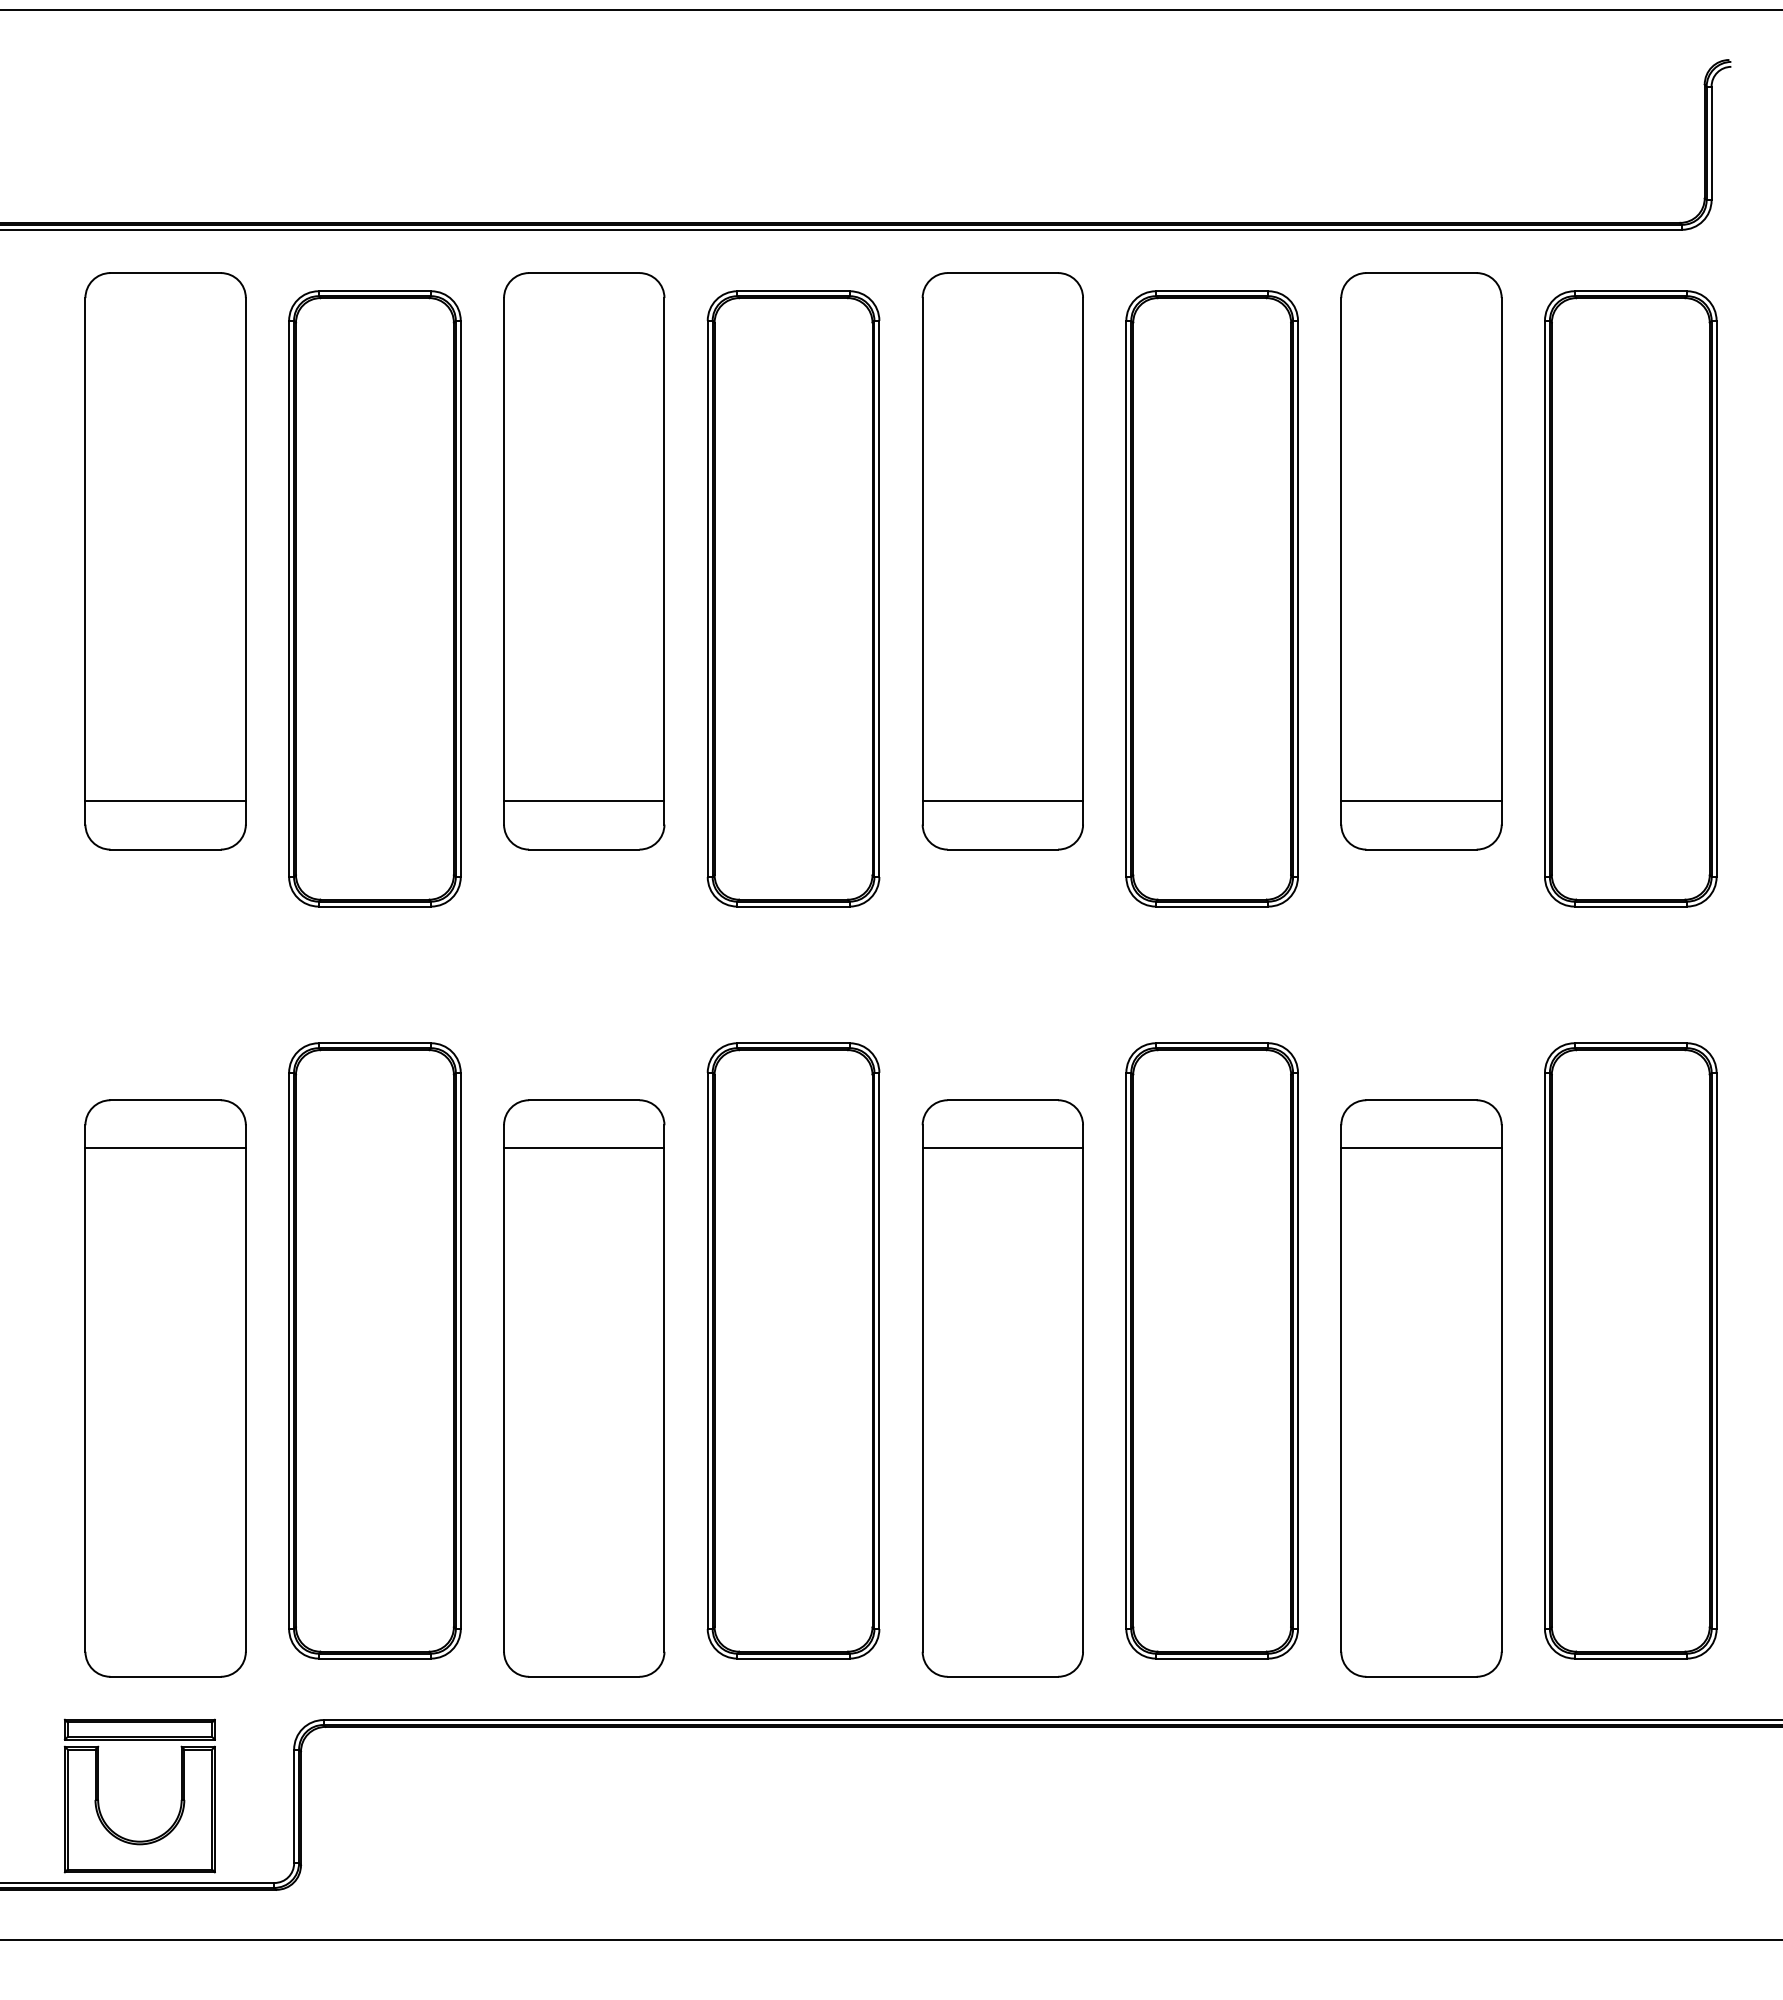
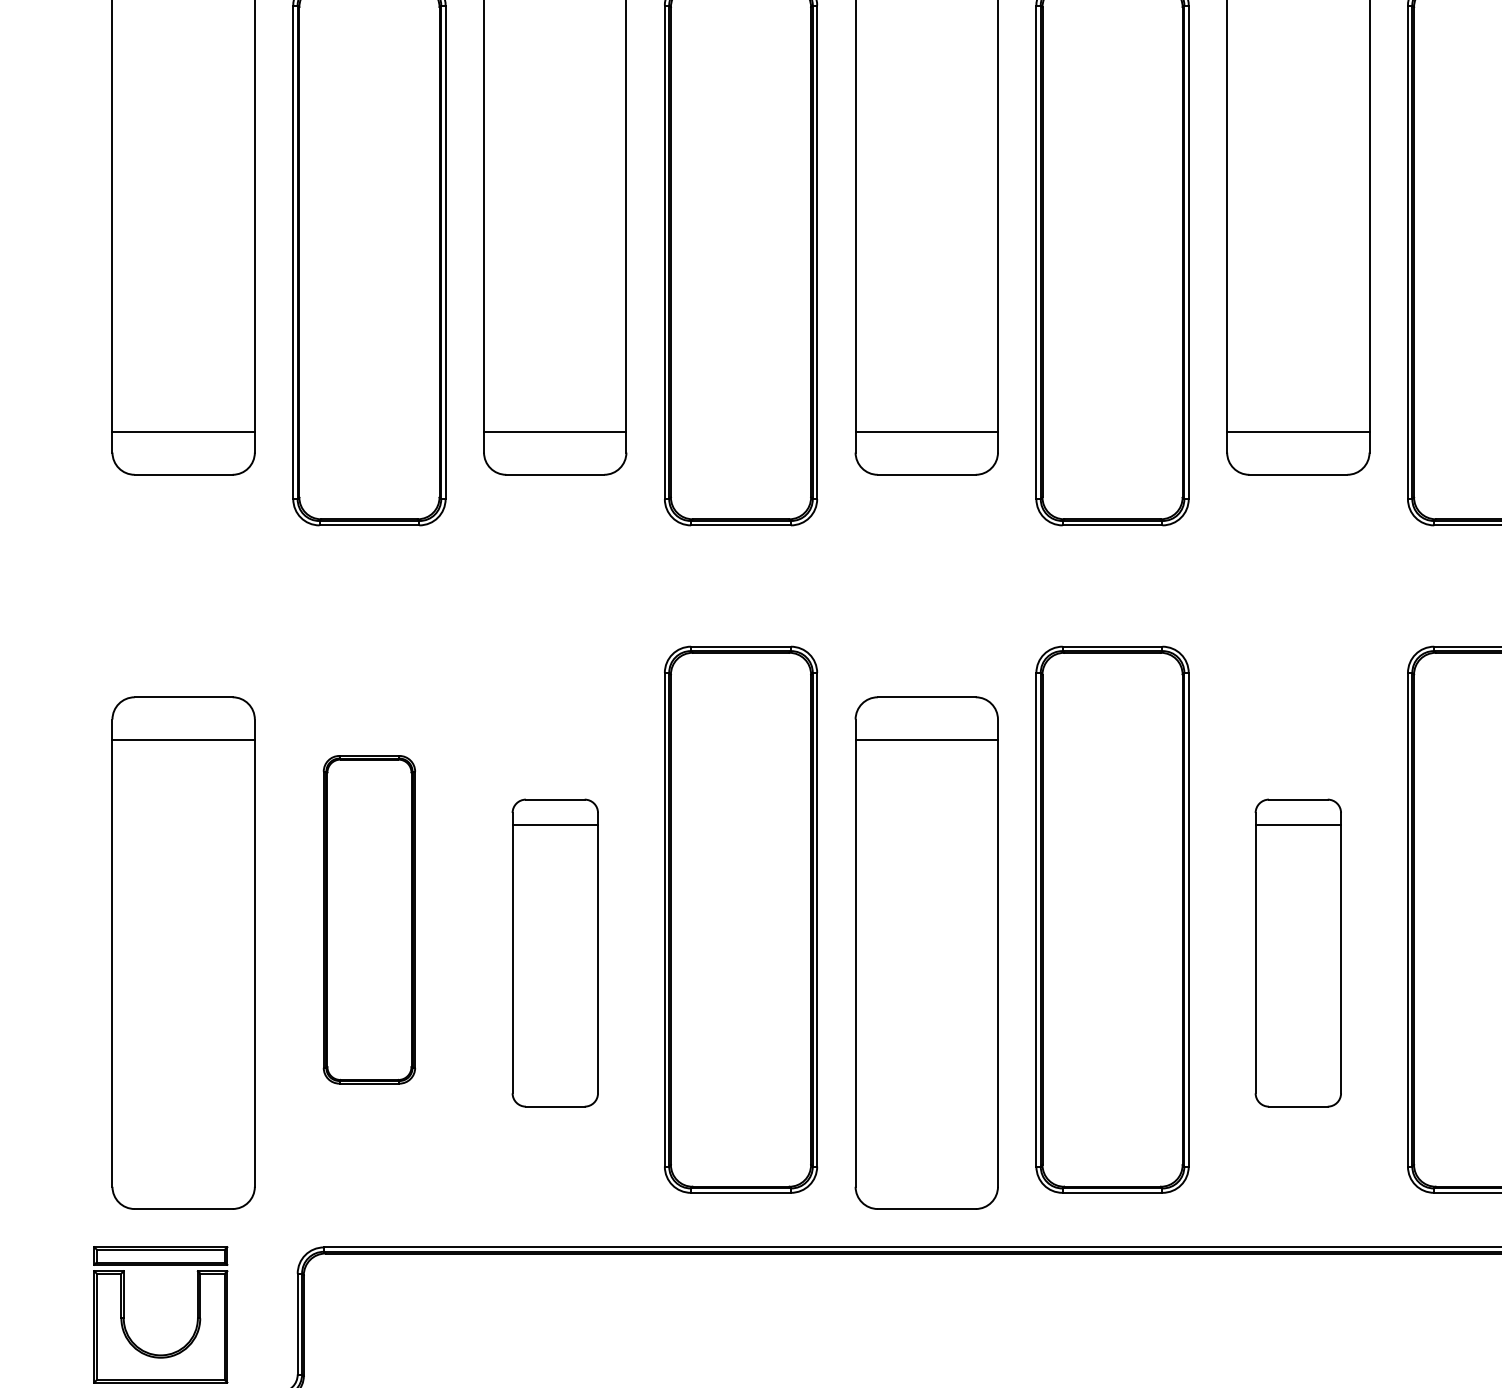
part: (374, 1350) -> (369, 919), size x0.6
part: (584, 1388) -> (555, 953), size x0.6
part: (1421, 1388) -> (1298, 953), size x0.6

